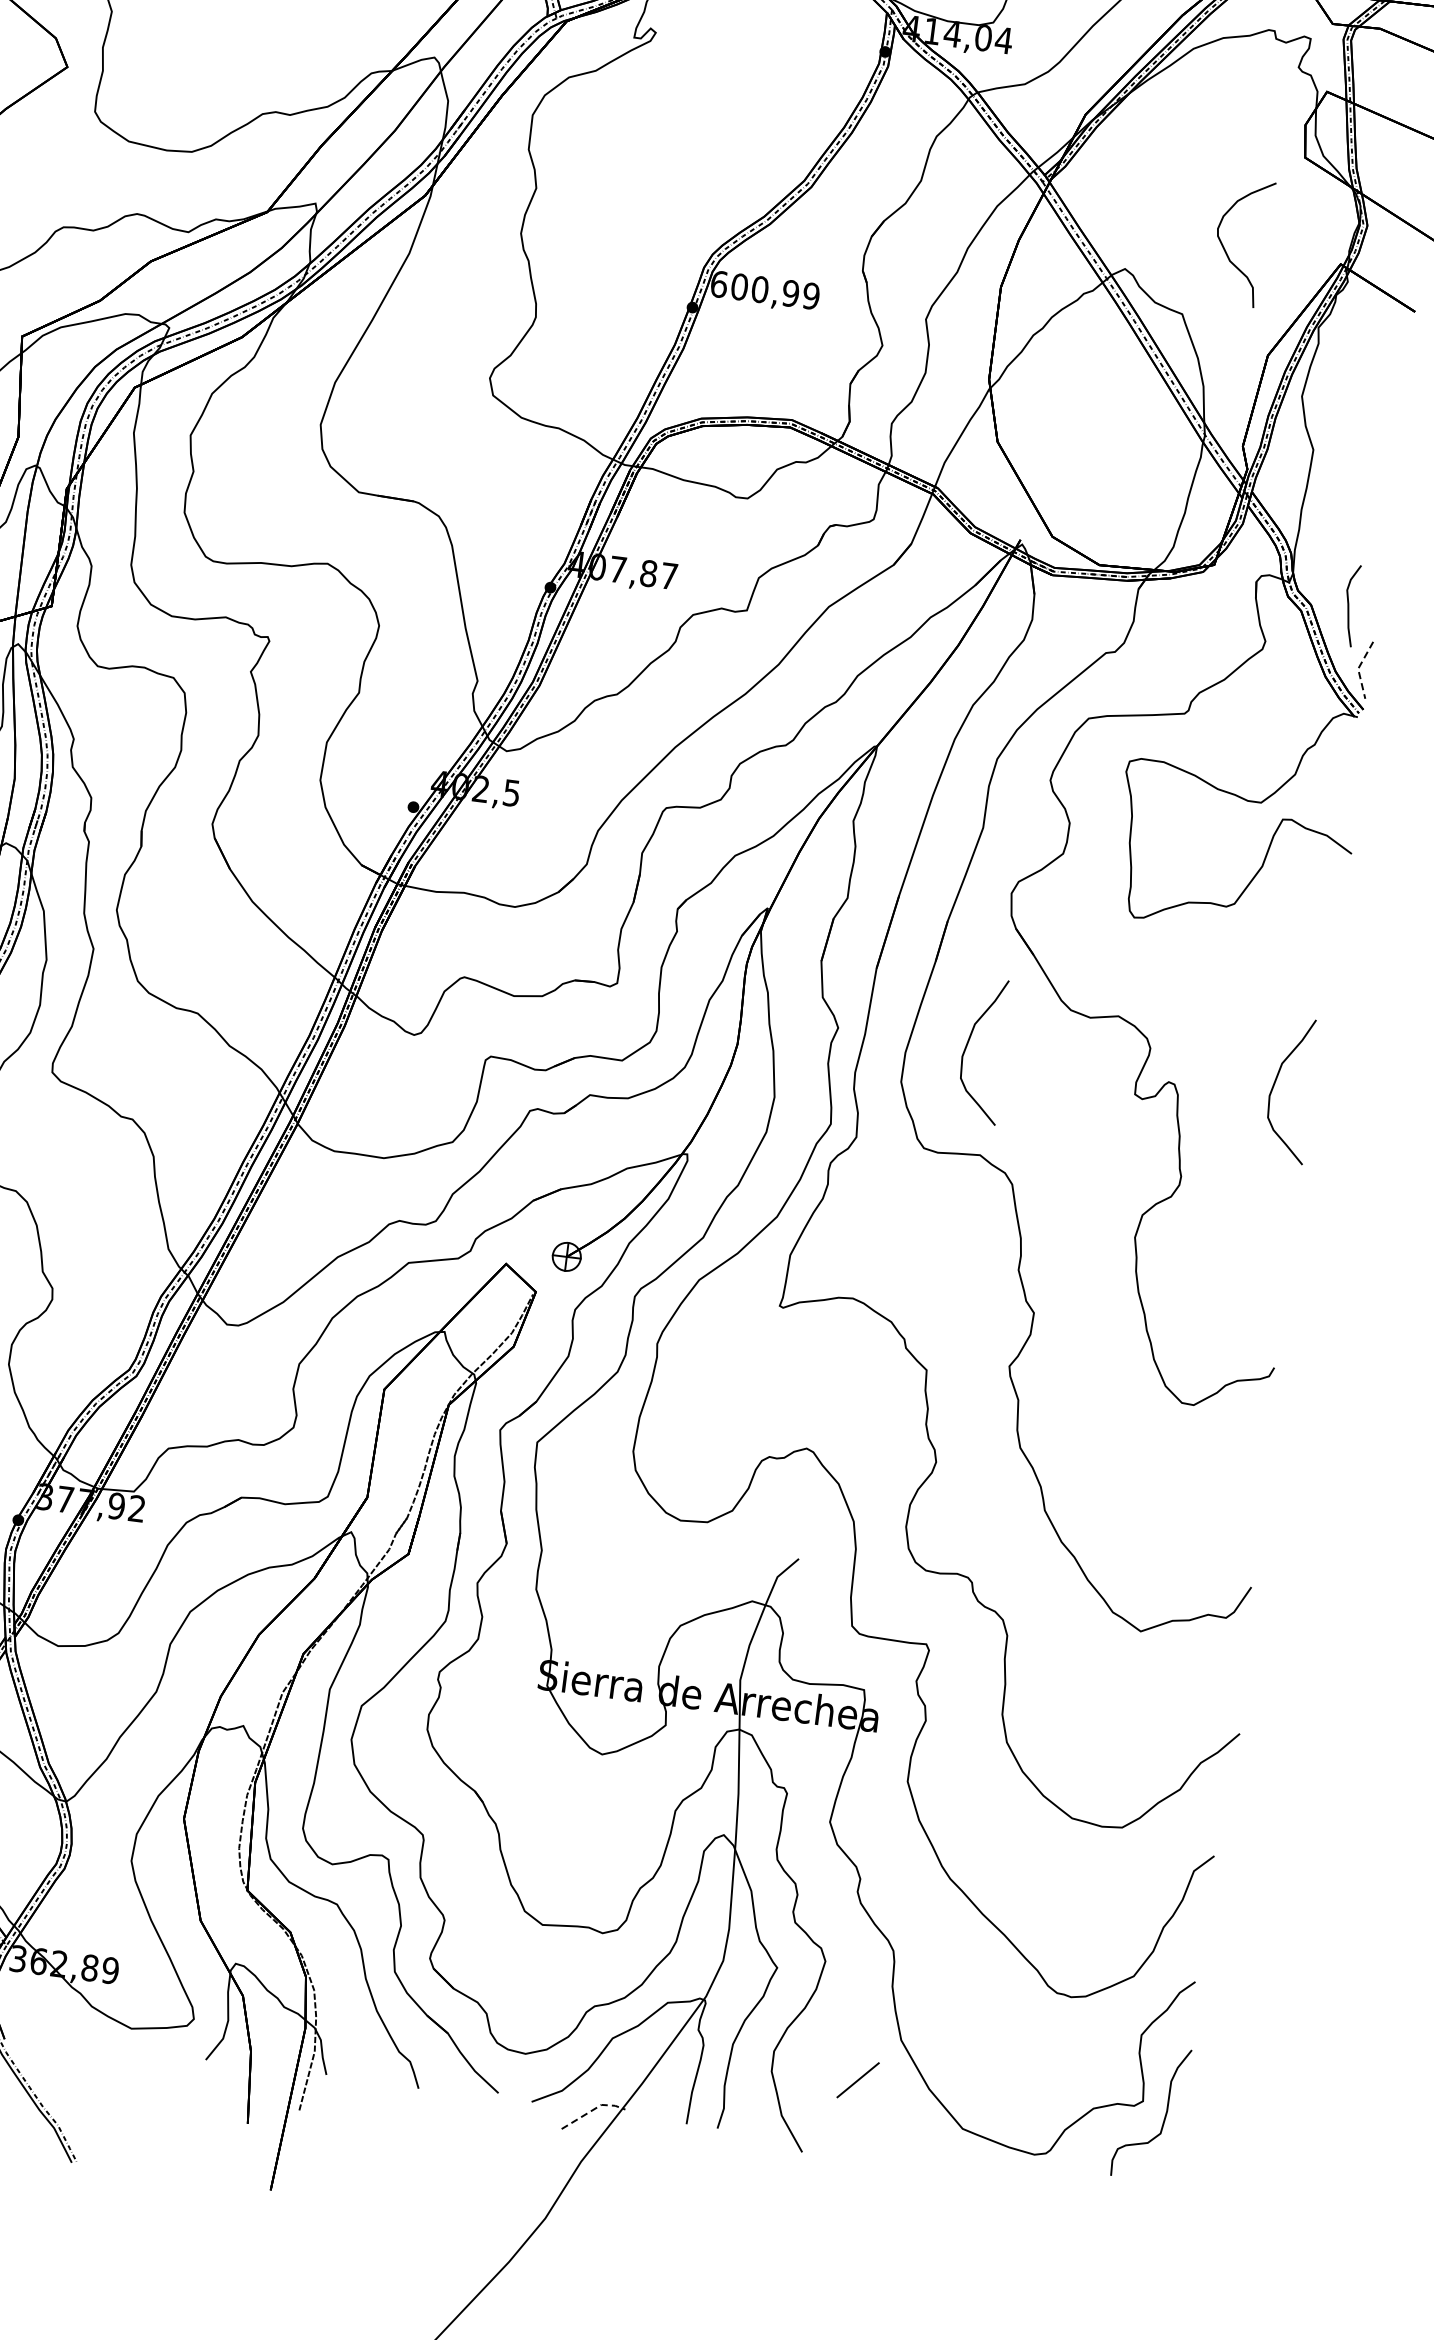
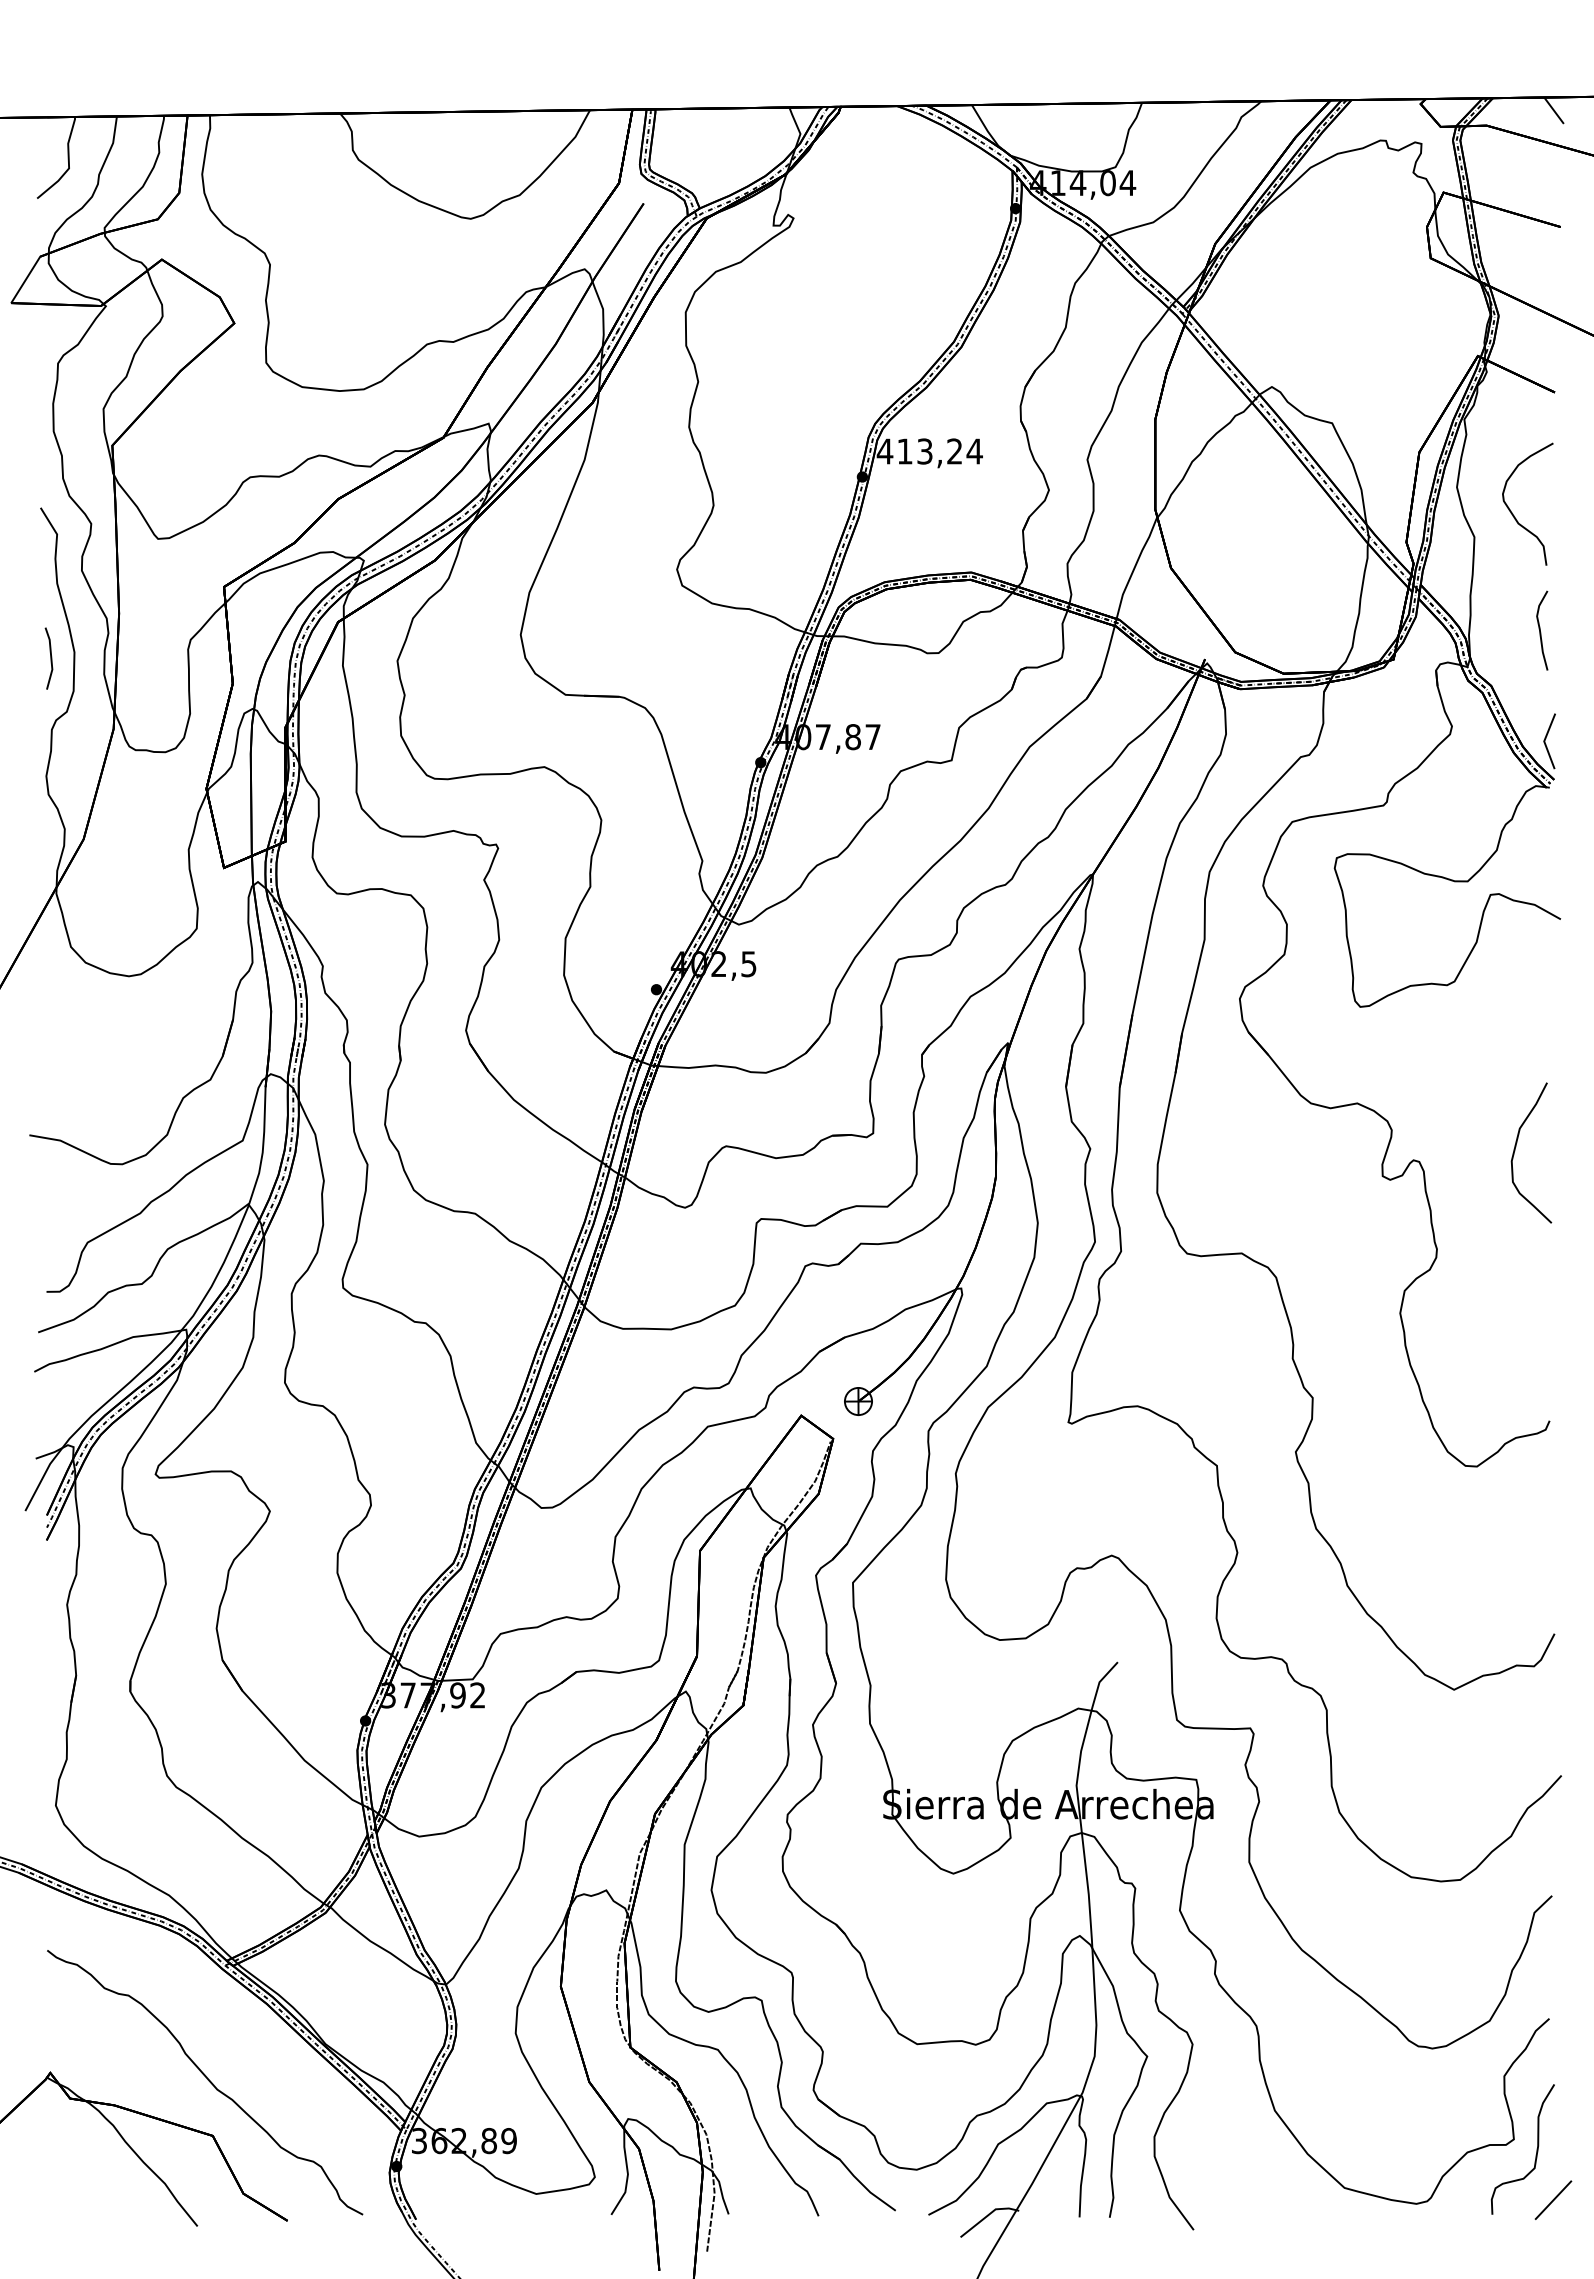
curve: (1224, 246) -> (1511, 510), moved
text: (764, 290) -> (929, 451), 600,99 -> 413,24
curve: (1348, 605) -> (1540, 630), moved
line: (1358, 669) -> (1544, 741), dashed -> solid
curve: (969, 1043) -> (1217, 1147), removed
line: (858, 2079) -> (1553, 2199), moved
line: (593, 2109) -> (988, 2214), dashed -> solid

